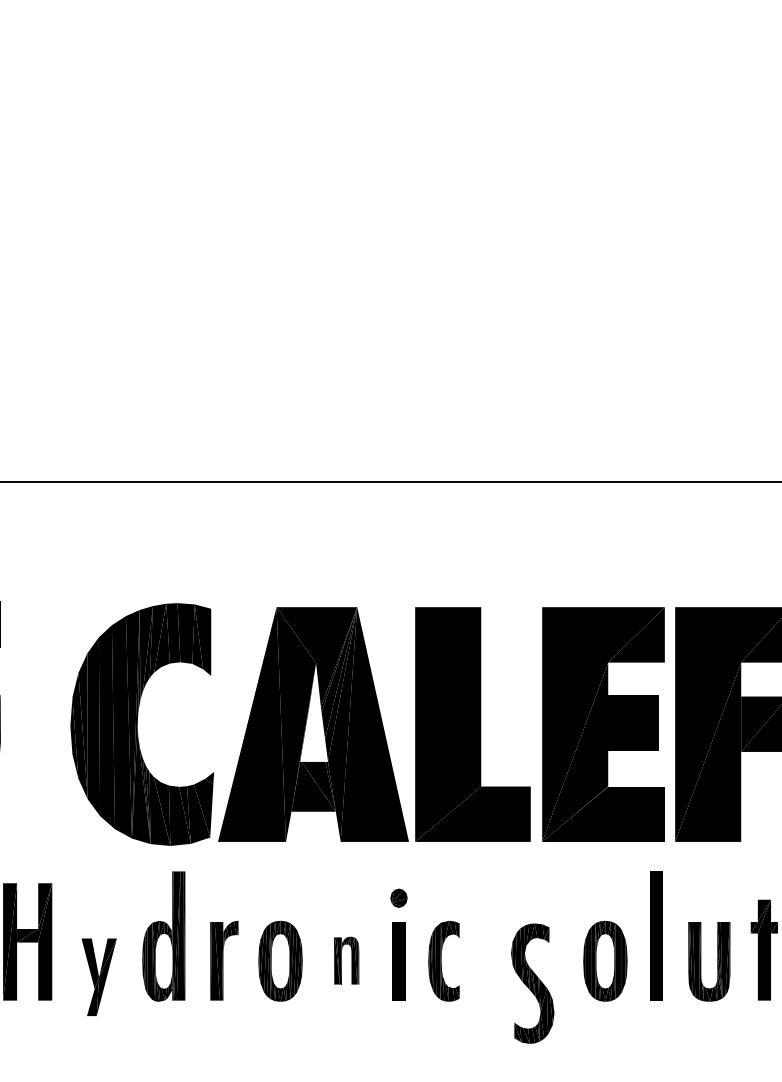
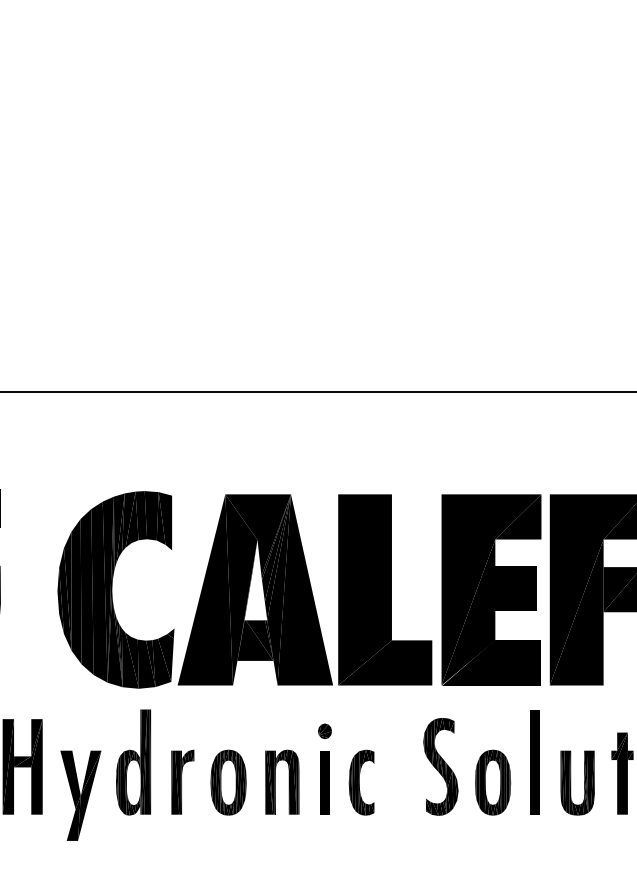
part: (346, 959) -> (282, 781), size x1.67
part: (98, 977) -> (80, 795), size x1.43
part: (532, 983) -> (440, 766), moved

